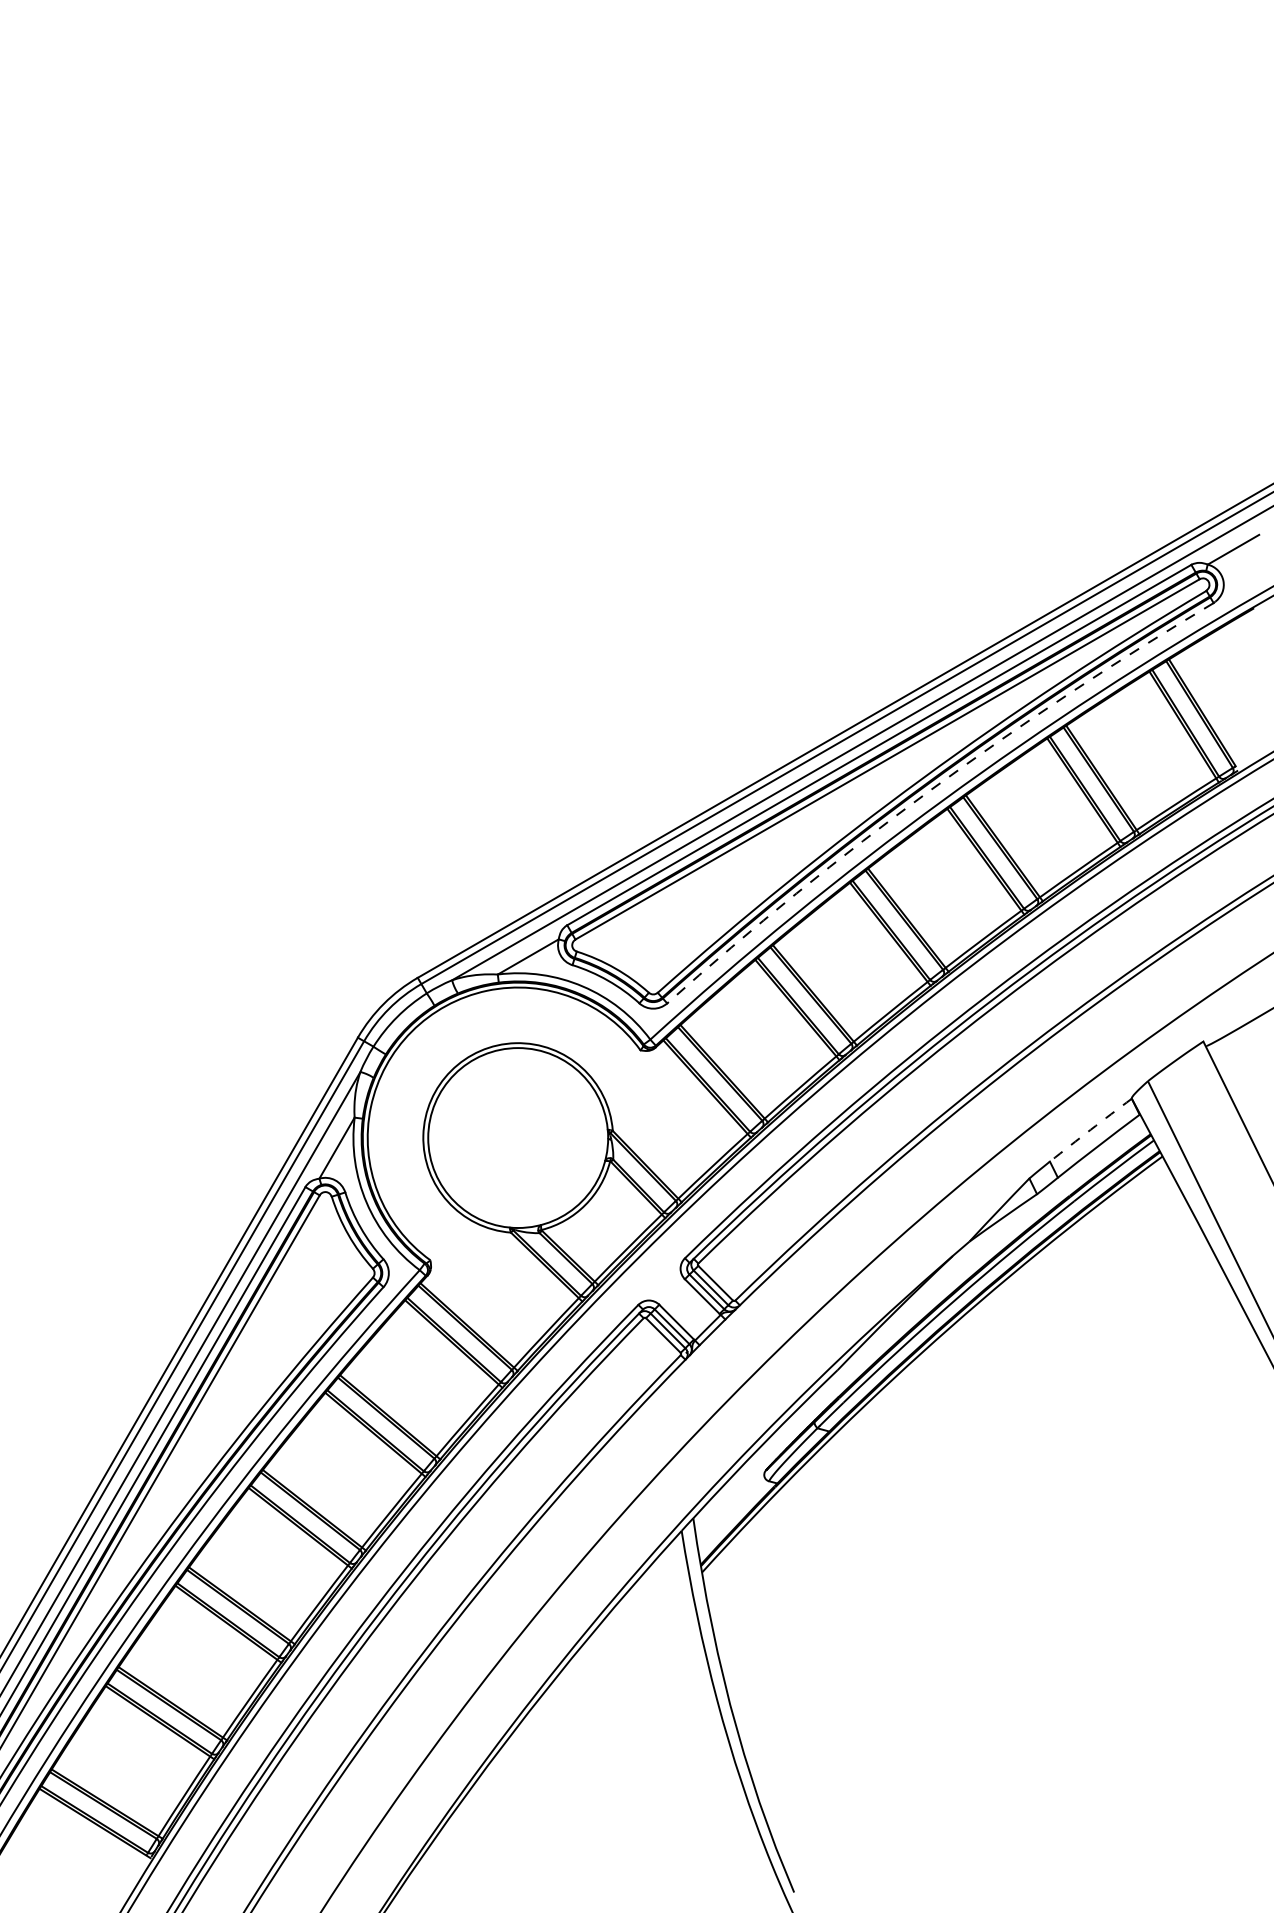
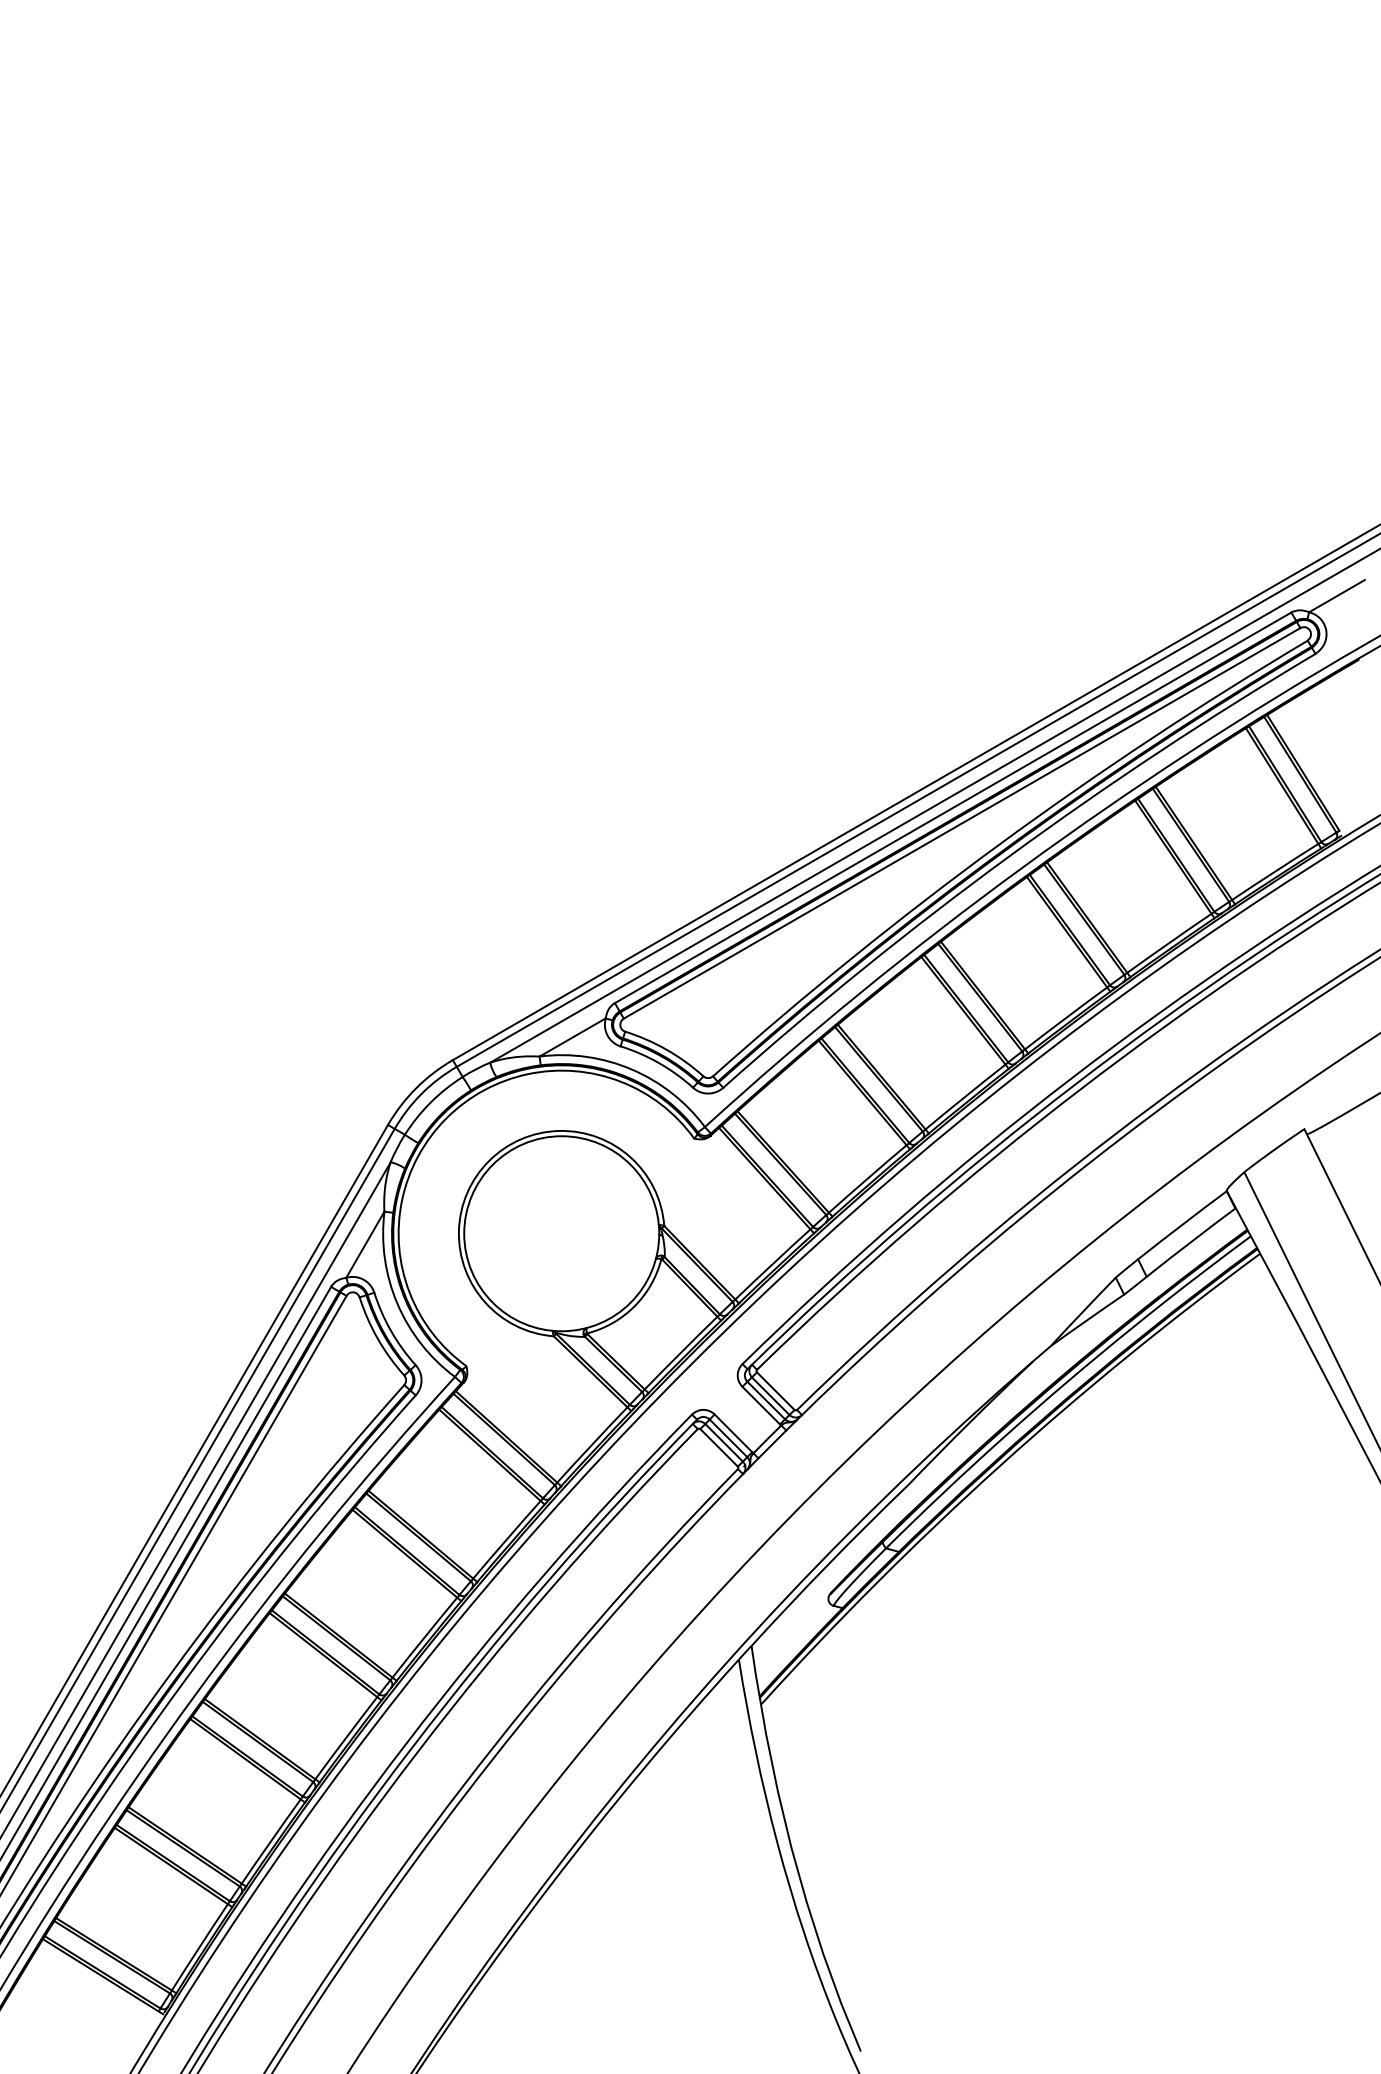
arc: (930, 790) -> (1008, 857), dashed -> solid
arc: (1090, 1129) -> (1182, 1224), dashed -> solid

